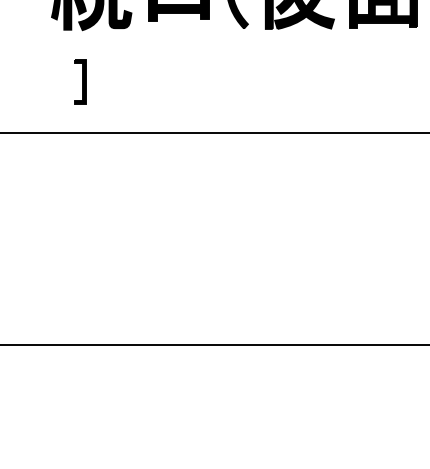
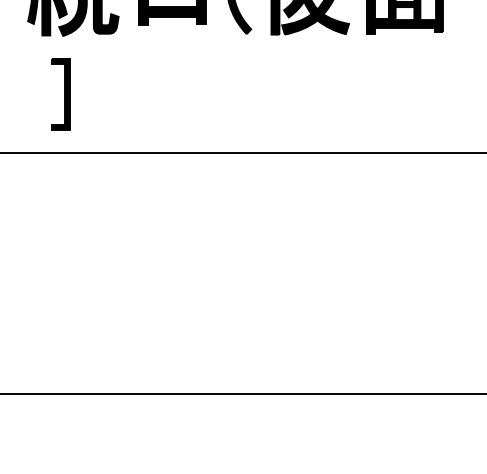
part: (80, 81) -> (60, 94), size x1.43

